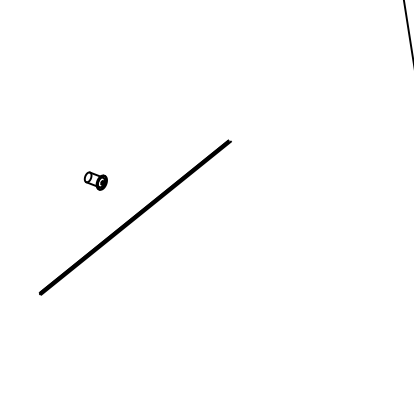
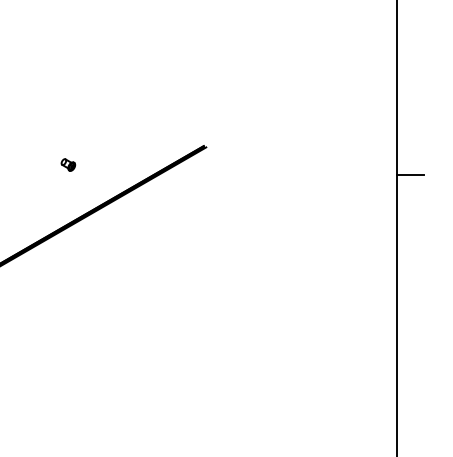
part: (96, 180) -> (68, 164), size x0.62

